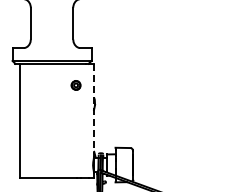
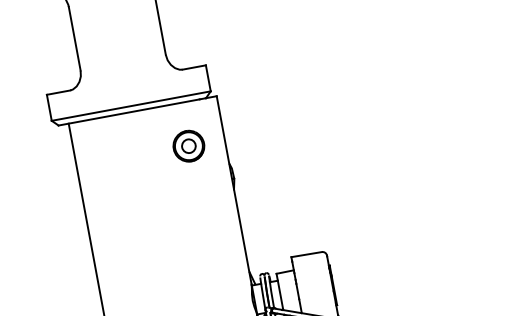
part: (75, 85) -> (187, 146), size x1.67
line: (93, 110) -> (233, 190), dashed -> solid

